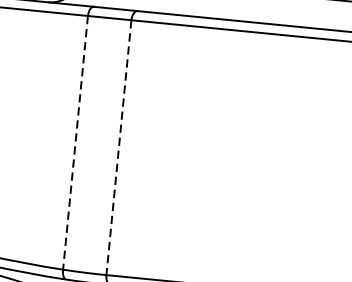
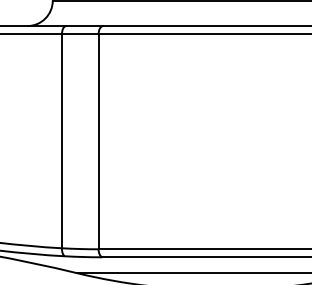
line: (74, 143) -> (61, 141), dashed -> solid
line: (118, 147) -> (98, 141), dashed -> solid

